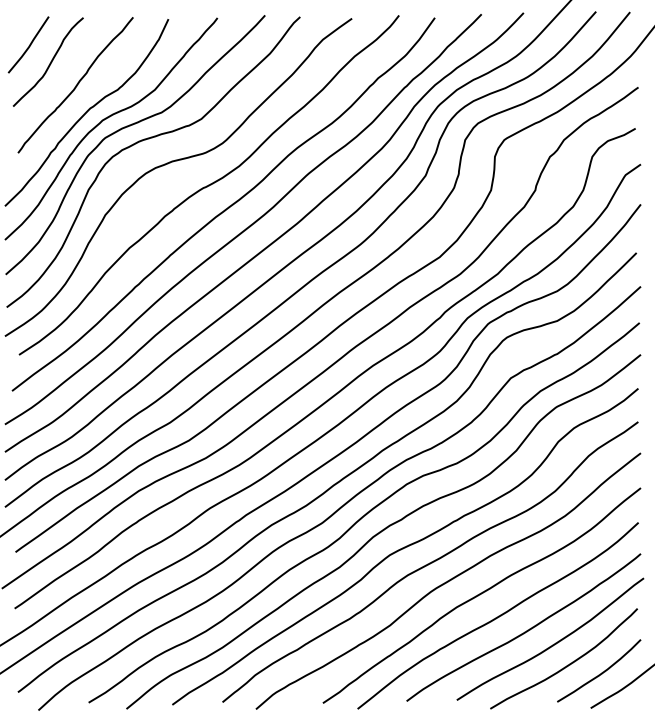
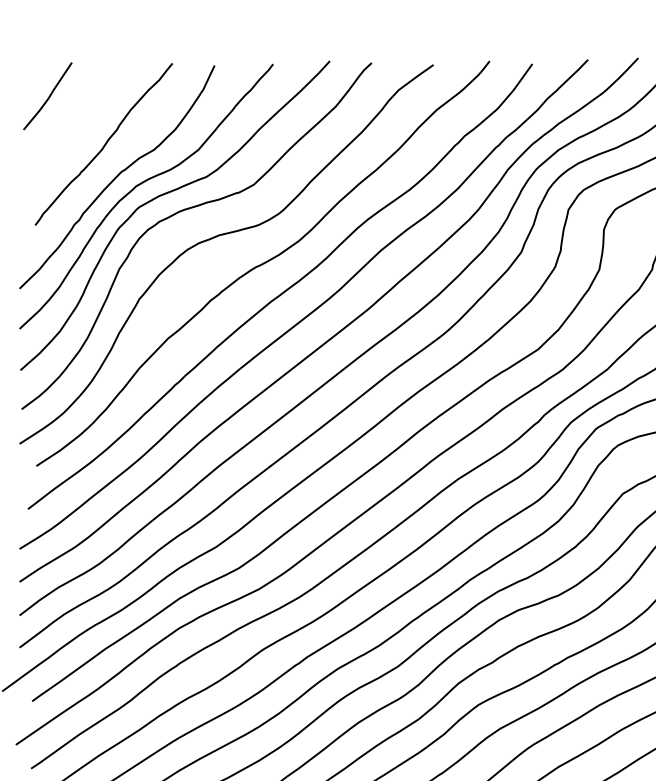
curve: (49, 63) -> (72, 118), removed

